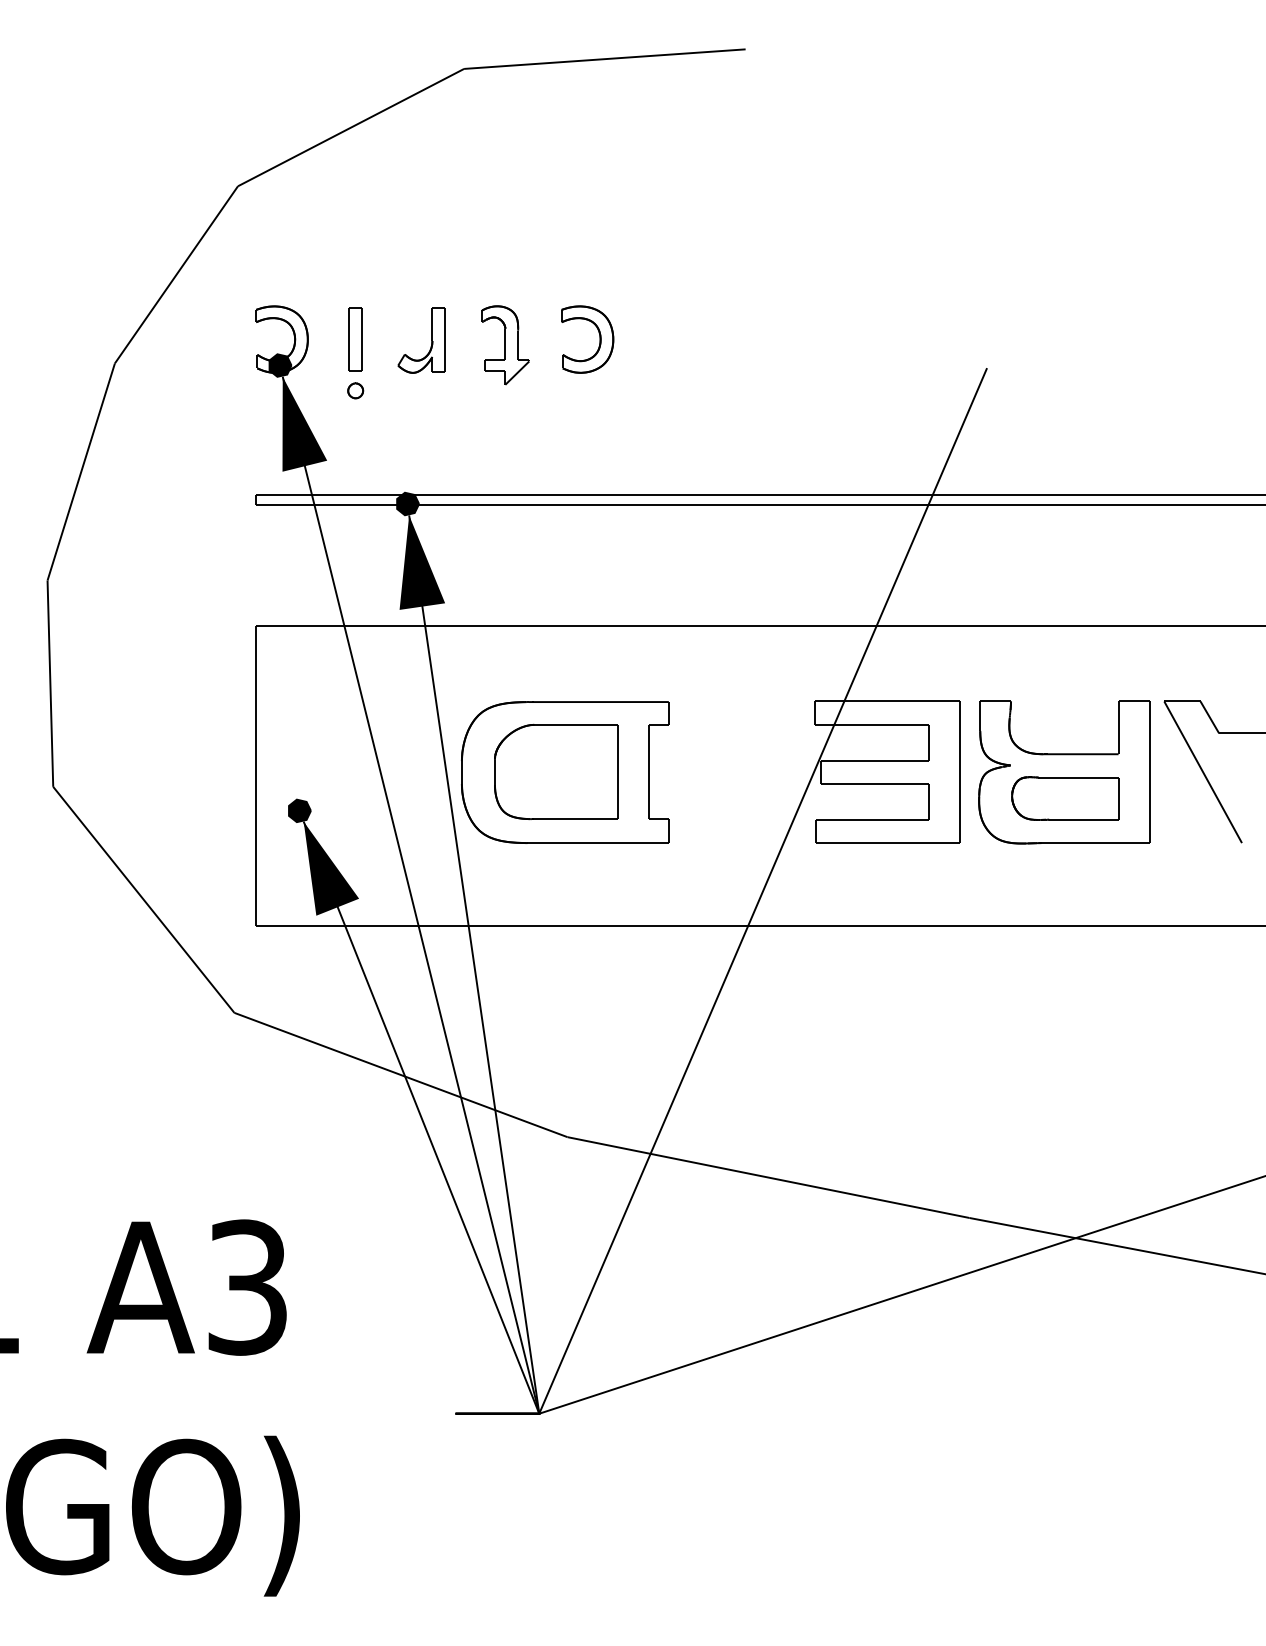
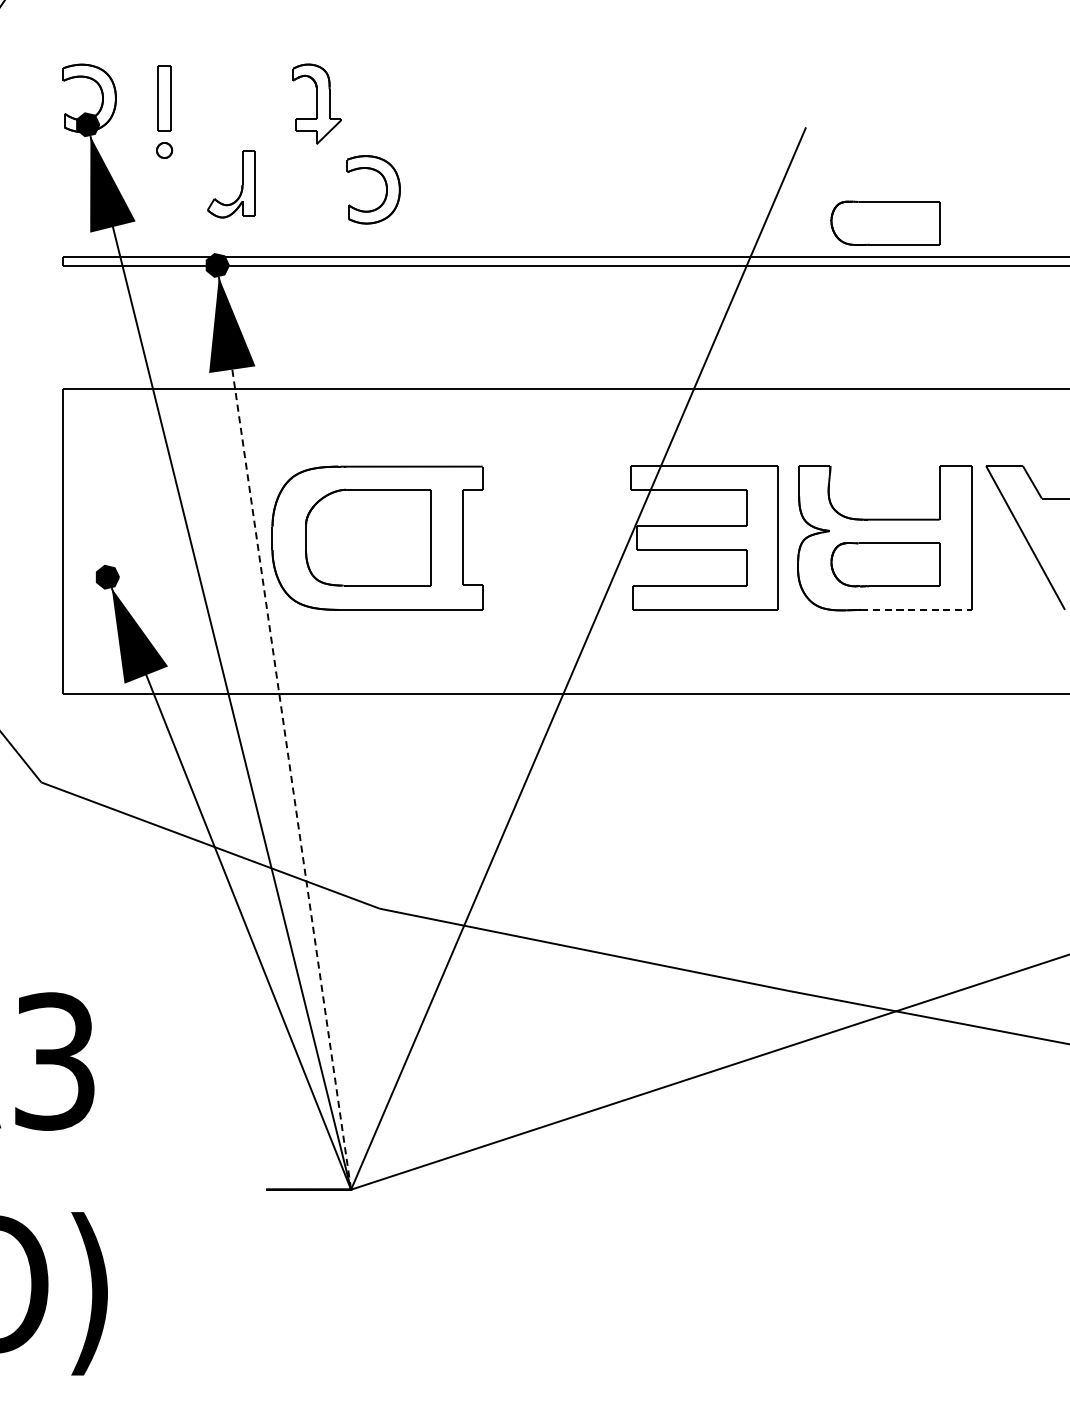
part: (599, 339) -> (385, 189), moved
part: (431, 340) -> (241, 184), moved
part: (1065, 462) -> (885, 223), added
line: (1096, 843) -> (917, 610), solid -> dashed
line: (480, 1007) -> (291, 776), solid -> dashed

